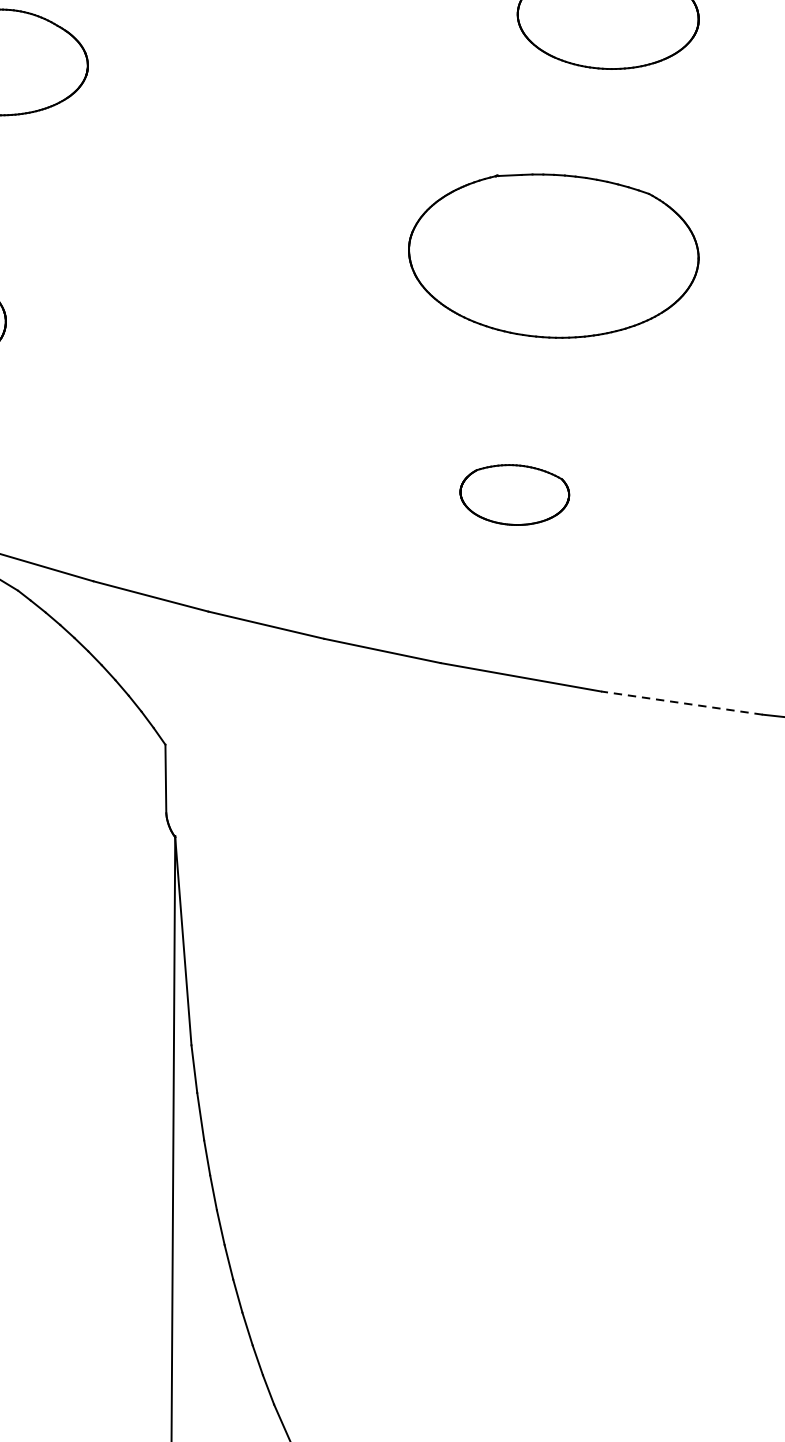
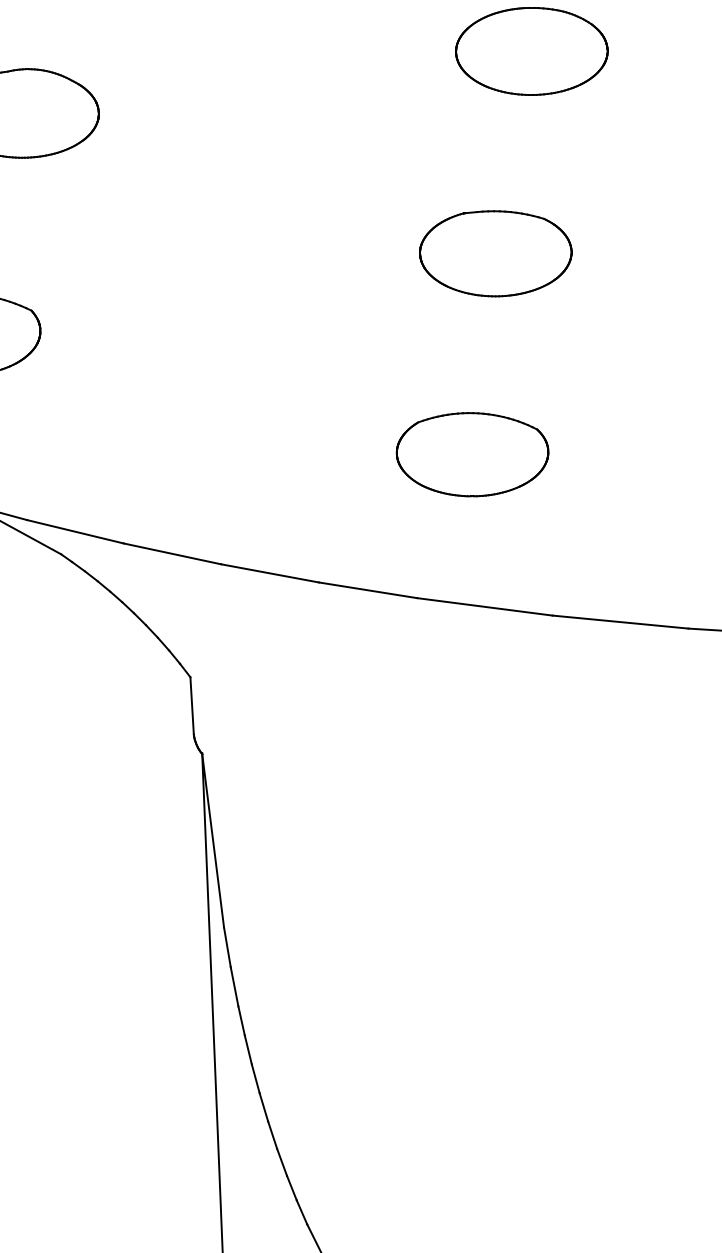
part: (553, 256) -> (495, 253), size x0.62
part: (514, 494) -> (472, 454), size x1.67
line: (681, 703) -> (620, 622), dashed -> solid

